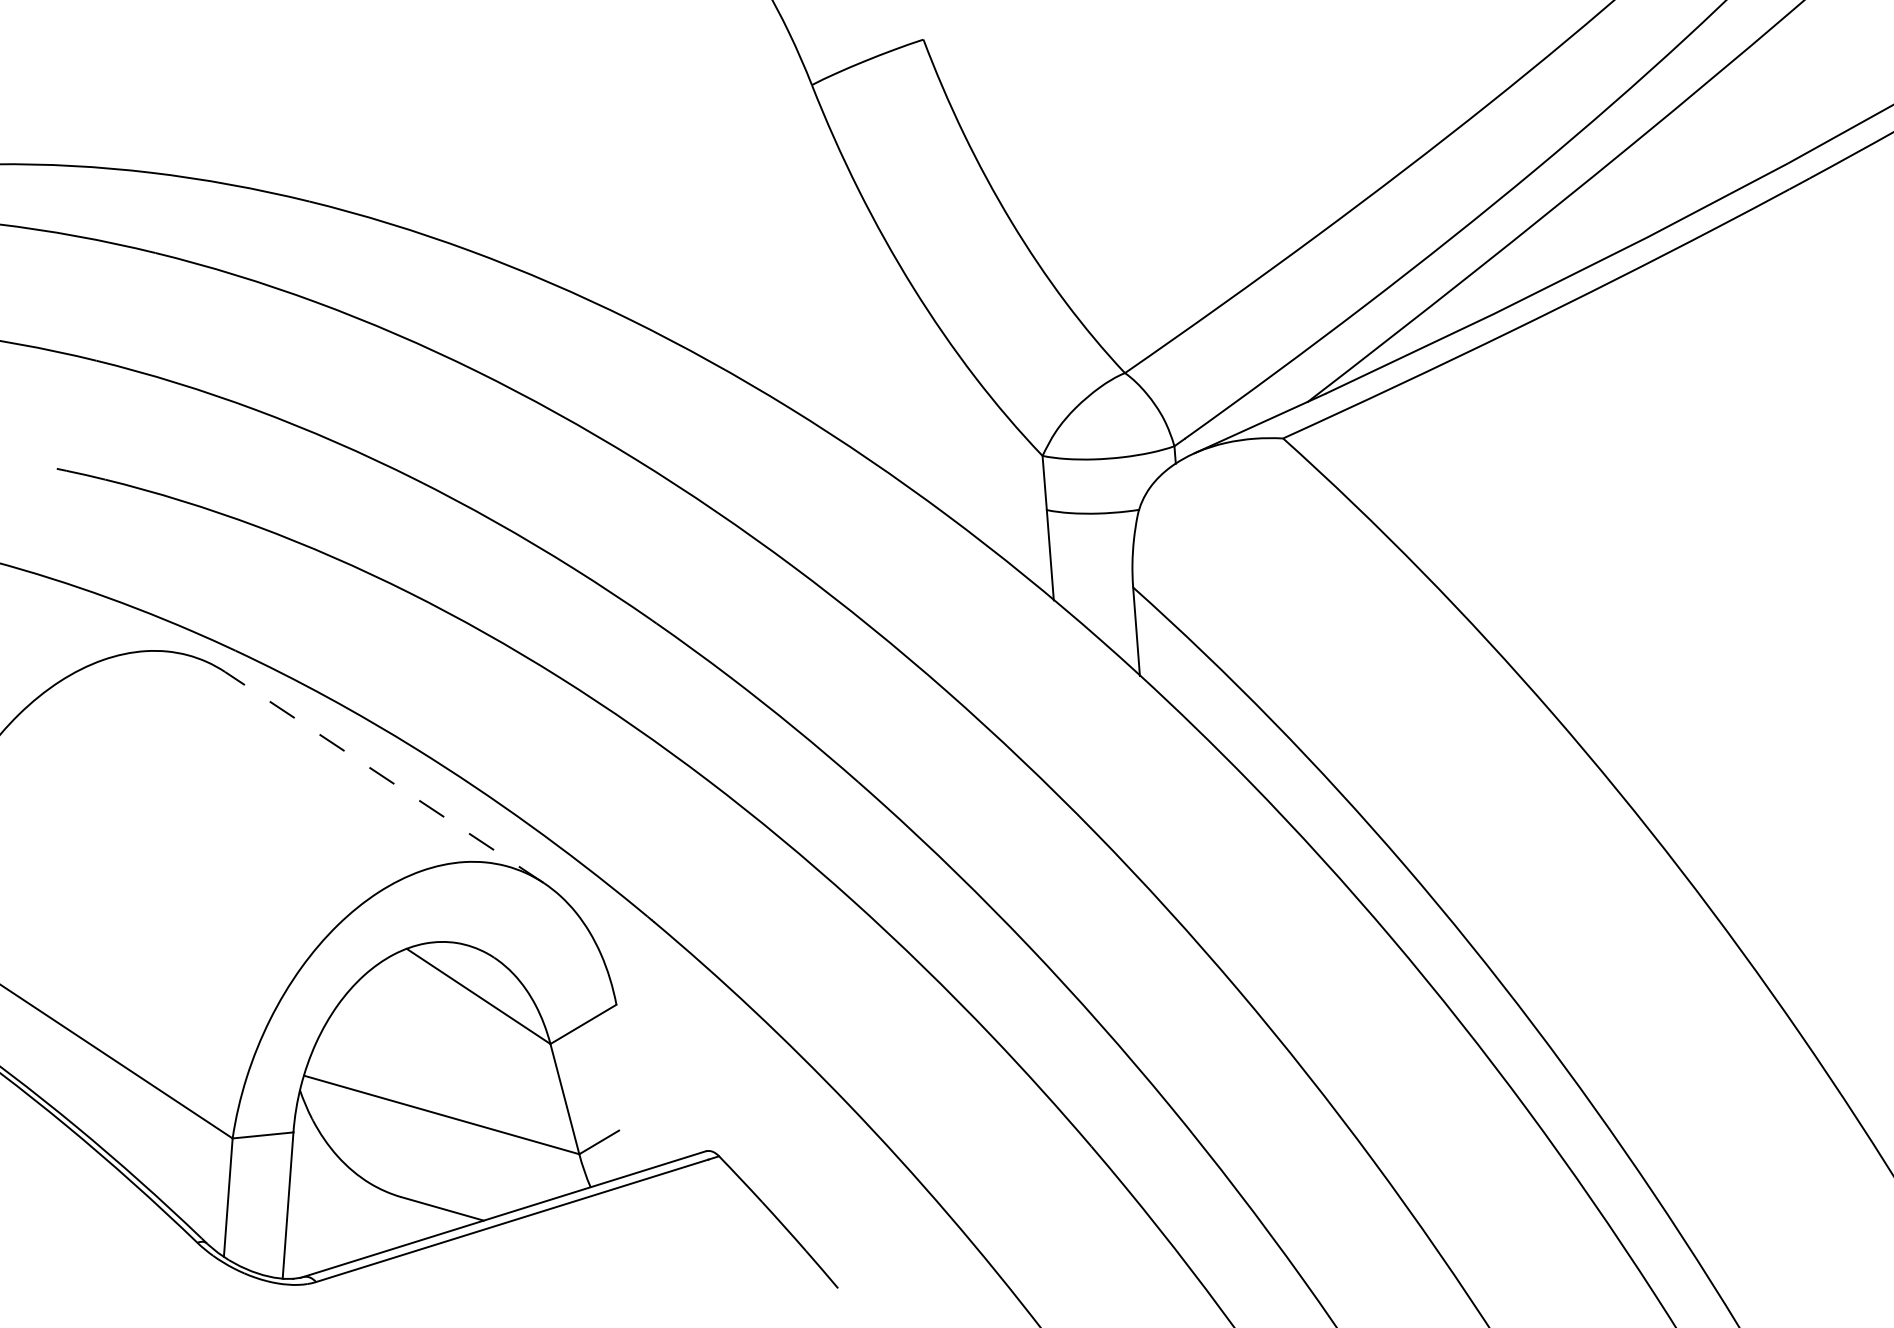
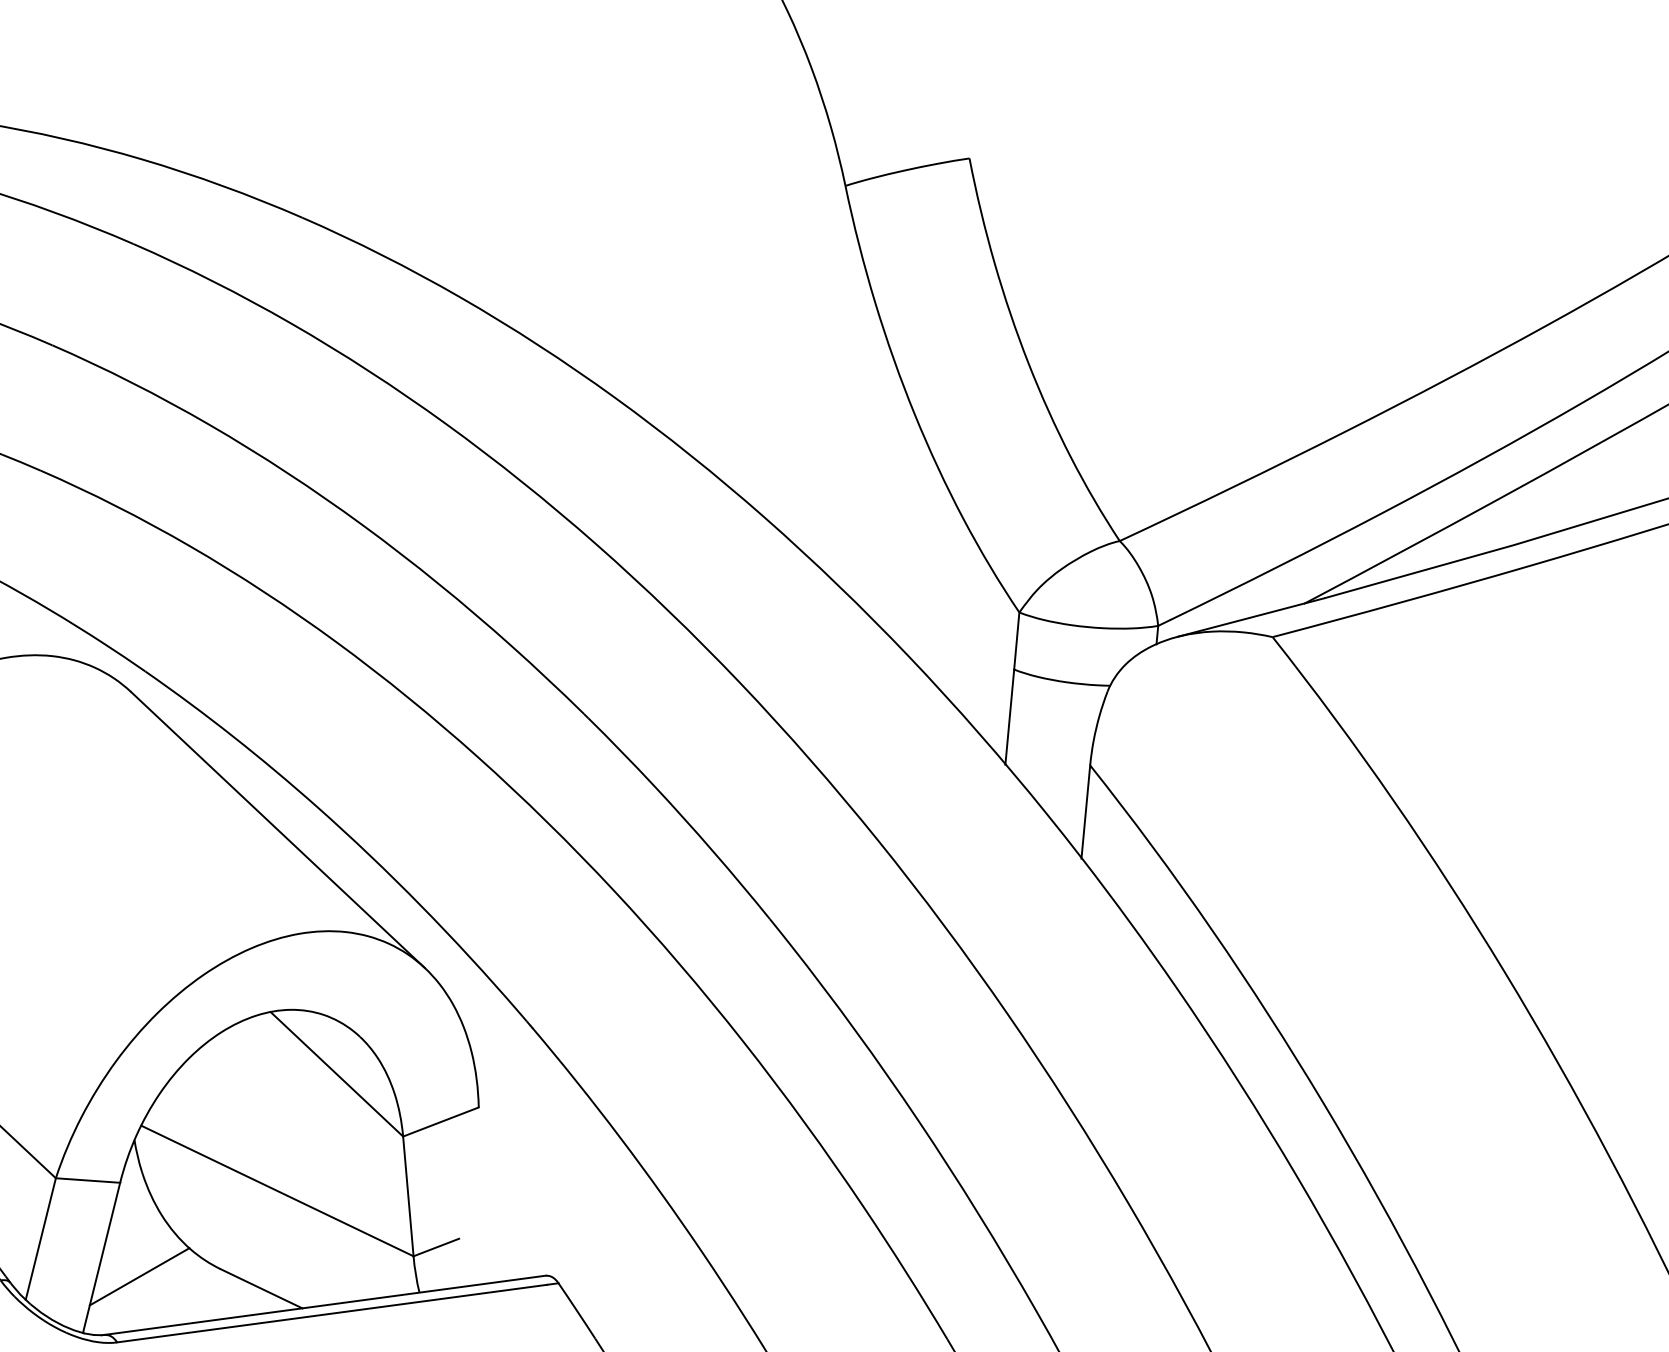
line: (384, 777) -> (277, 829), dashed -> solid
line: (326, 1216) -> (139, 1276), added

